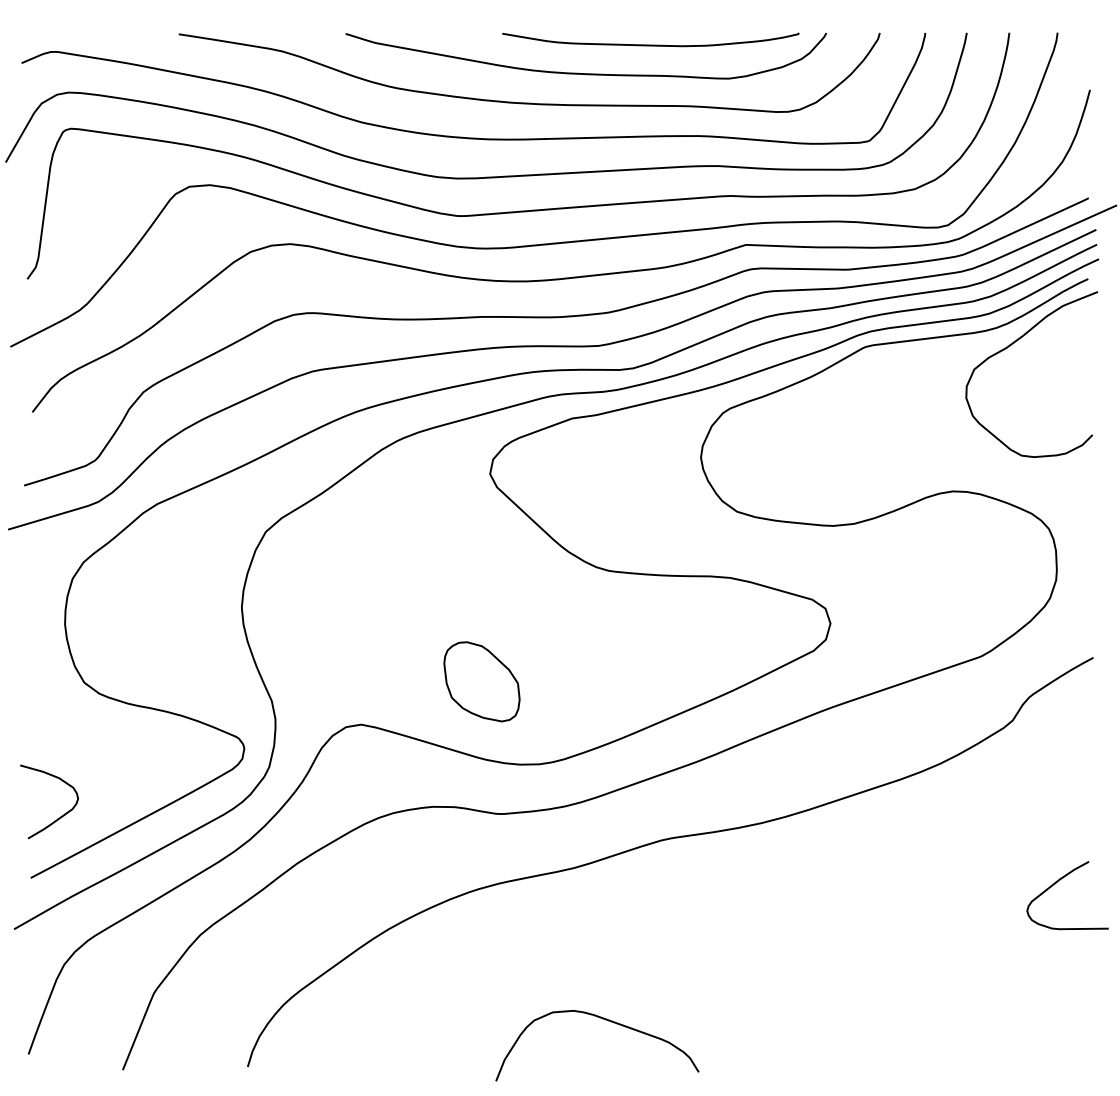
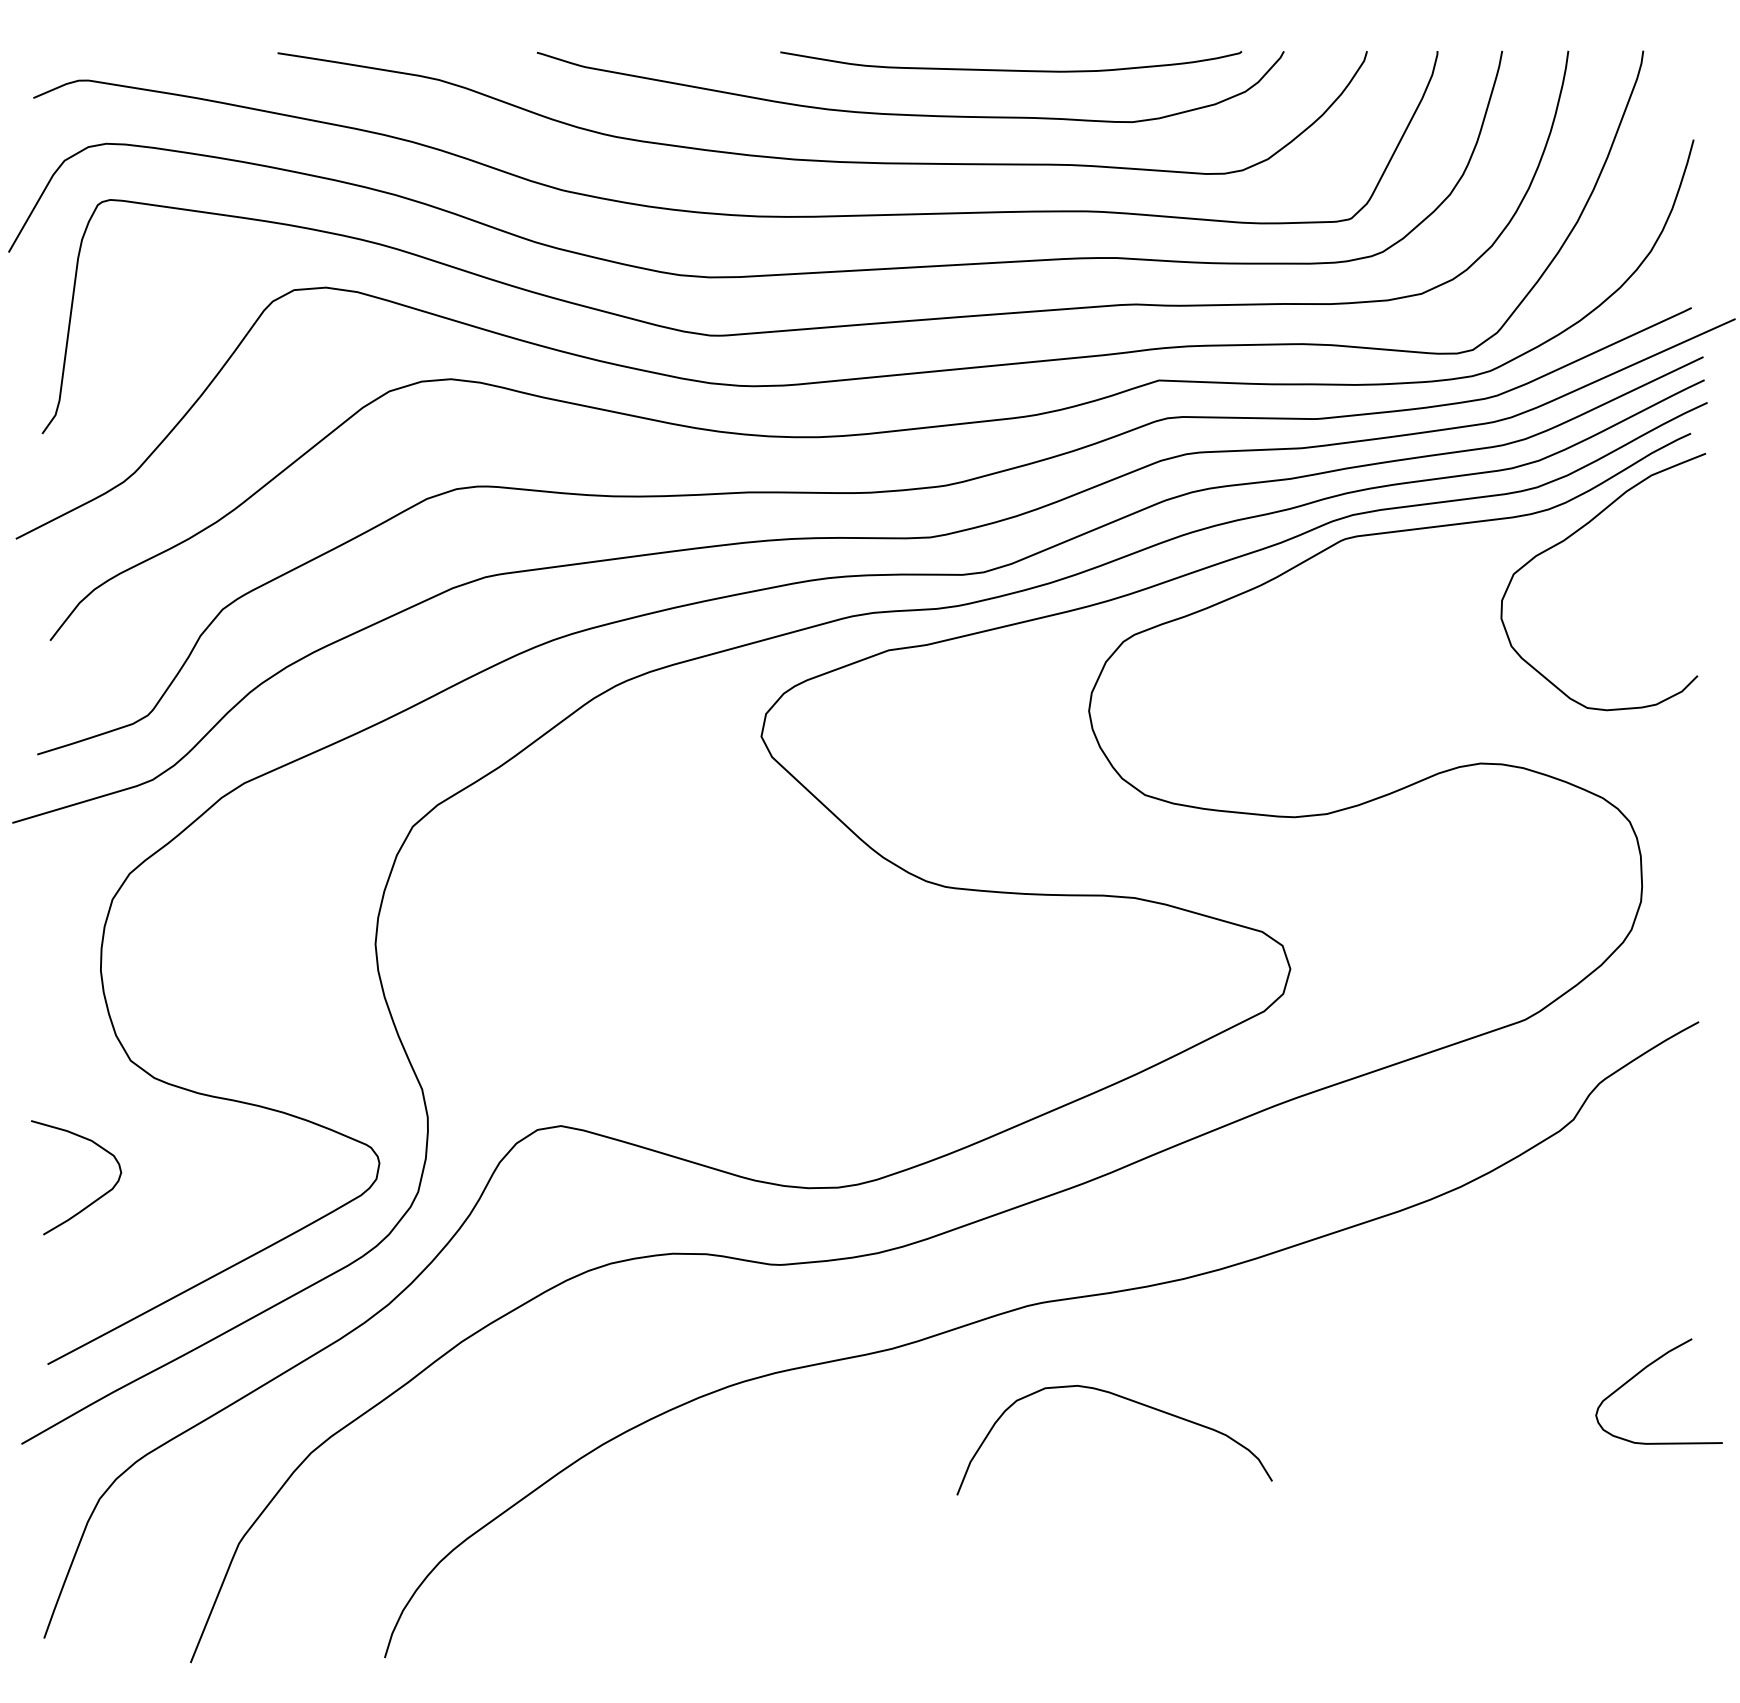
part: (481, 681) -> (748, 1058), removed
curve: (61, 815) -> (95, 1198), moved
curve: (605, 1020) -> (1127, 1400), moved

